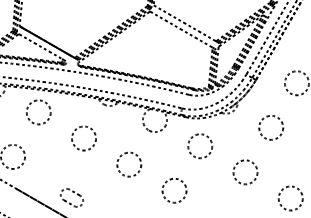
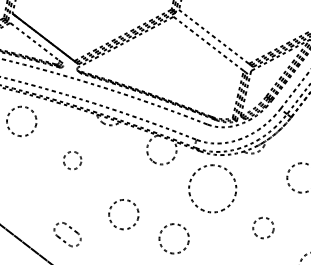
circle: (83, 138) -> (71, 160), size x0.6
circle: (200, 146) -> (212, 189), size x1.6
circle: (129, 164) -> (124, 214), moved
circle: (245, 172) -> (263, 228), size x0.7
part: (71, 197) -> (67, 234), moved

